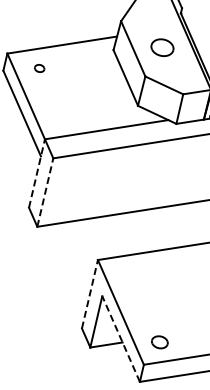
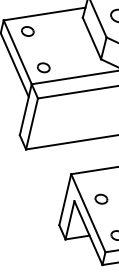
part: (39, 68) -> (27, 31), size x1.67
part: (60, 117) -> (43, 68), added
line: (37, 173) -> (26, 109), dashed -> solid
line: (45, 192) -> (32, 123), dashed -> solid
line: (90, 293) -> (65, 199), dashed -> solid
part: (138, 293) -> (101, 199), added
line: (121, 339) -> (88, 233), dashed -> solid

